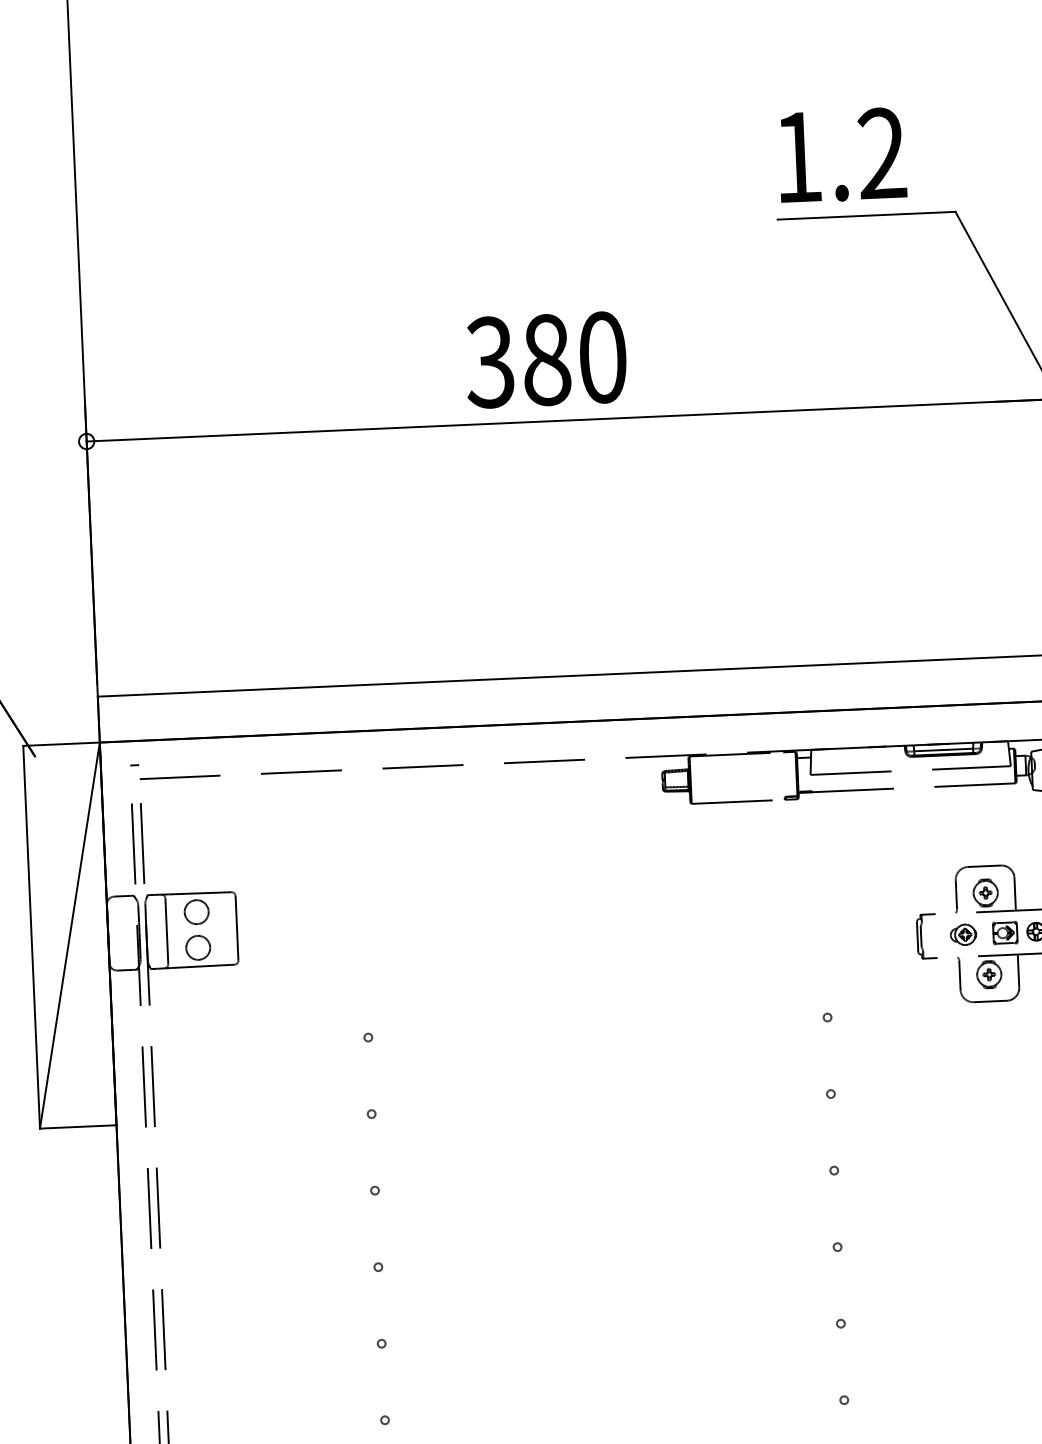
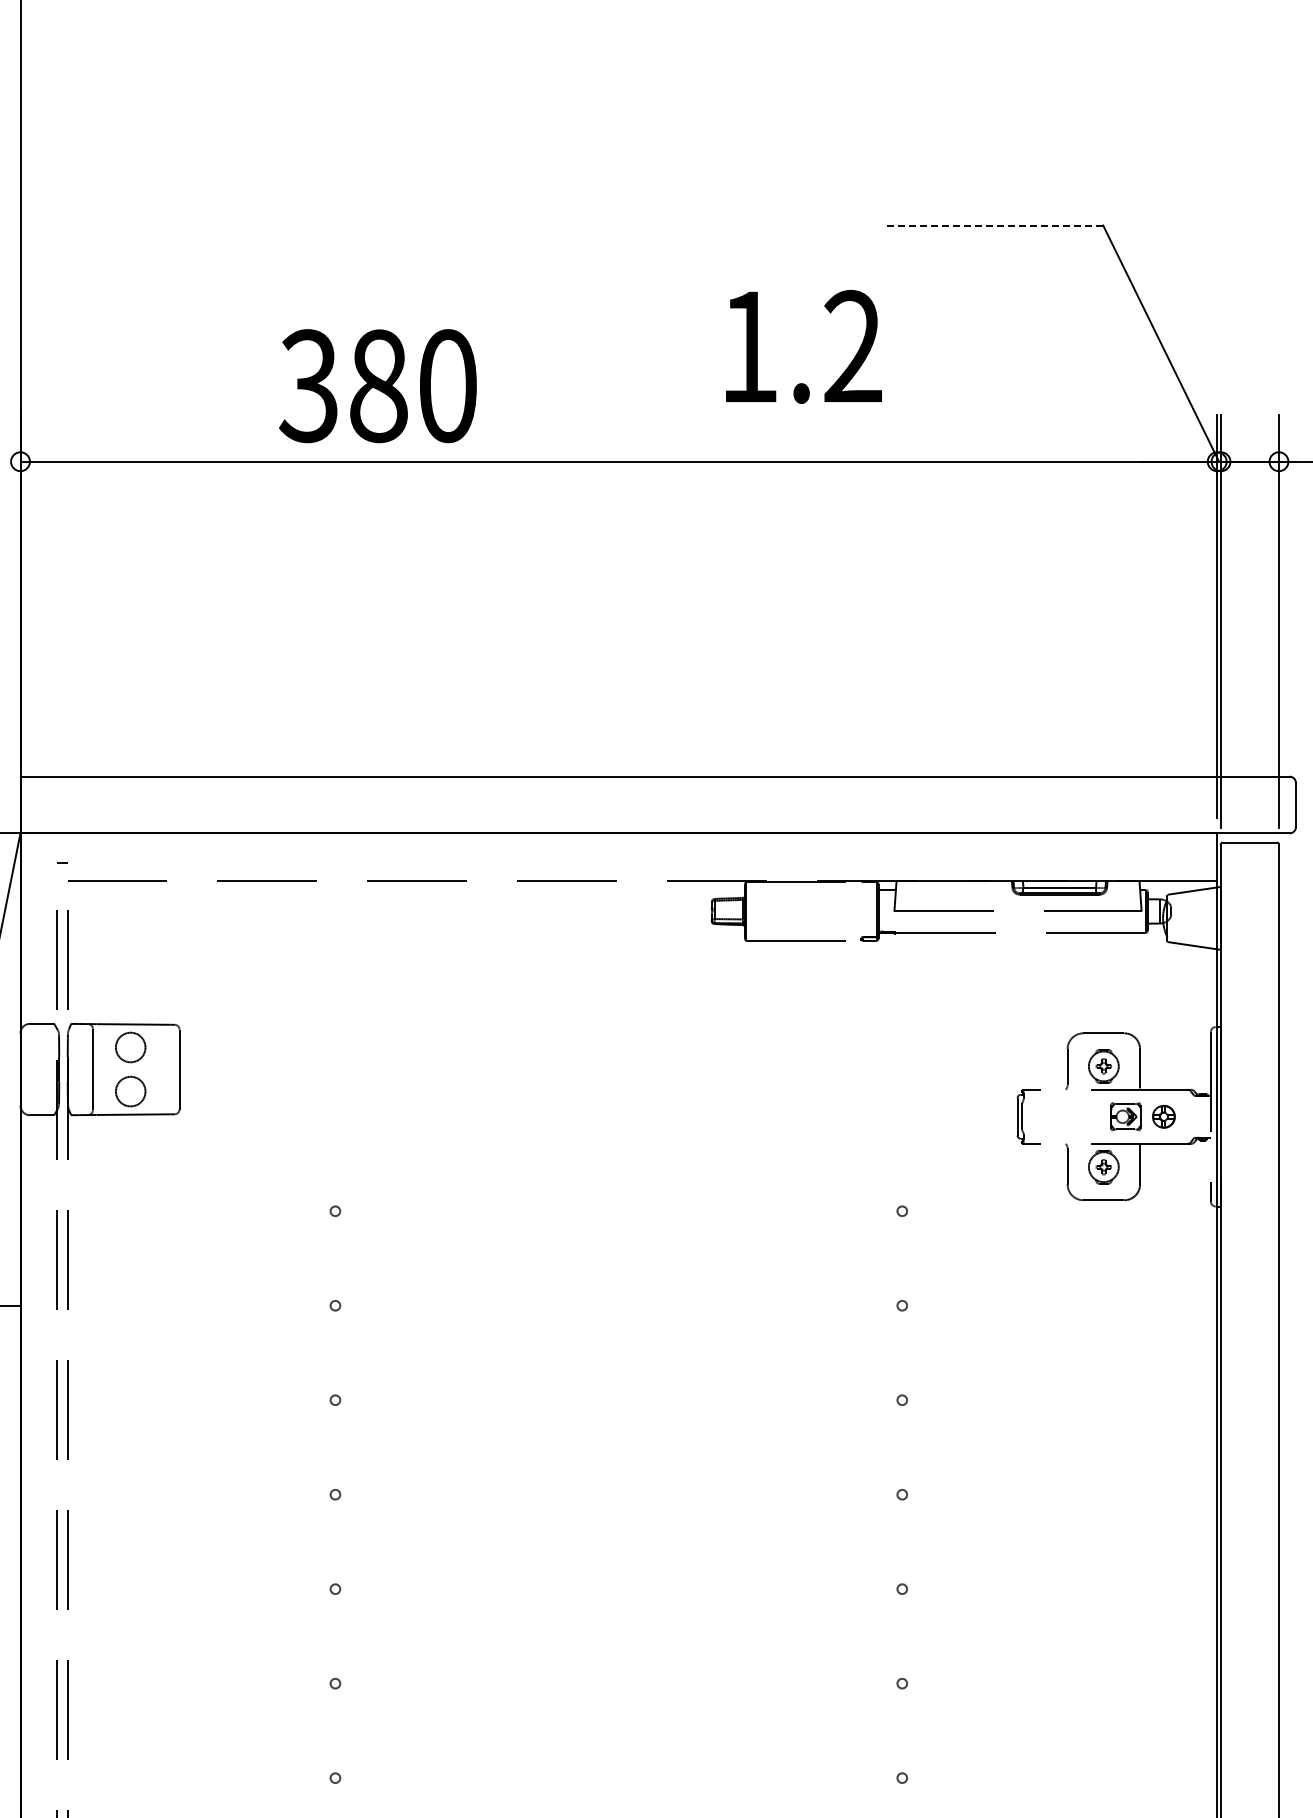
text: (842, 155) -> (803, 346), moved
line: (866, 215) -> (993, 225), solid -> dashed
text: (545, 360) -> (377, 386), moved
part: (962, 934) -> (1073, 1116), removed

